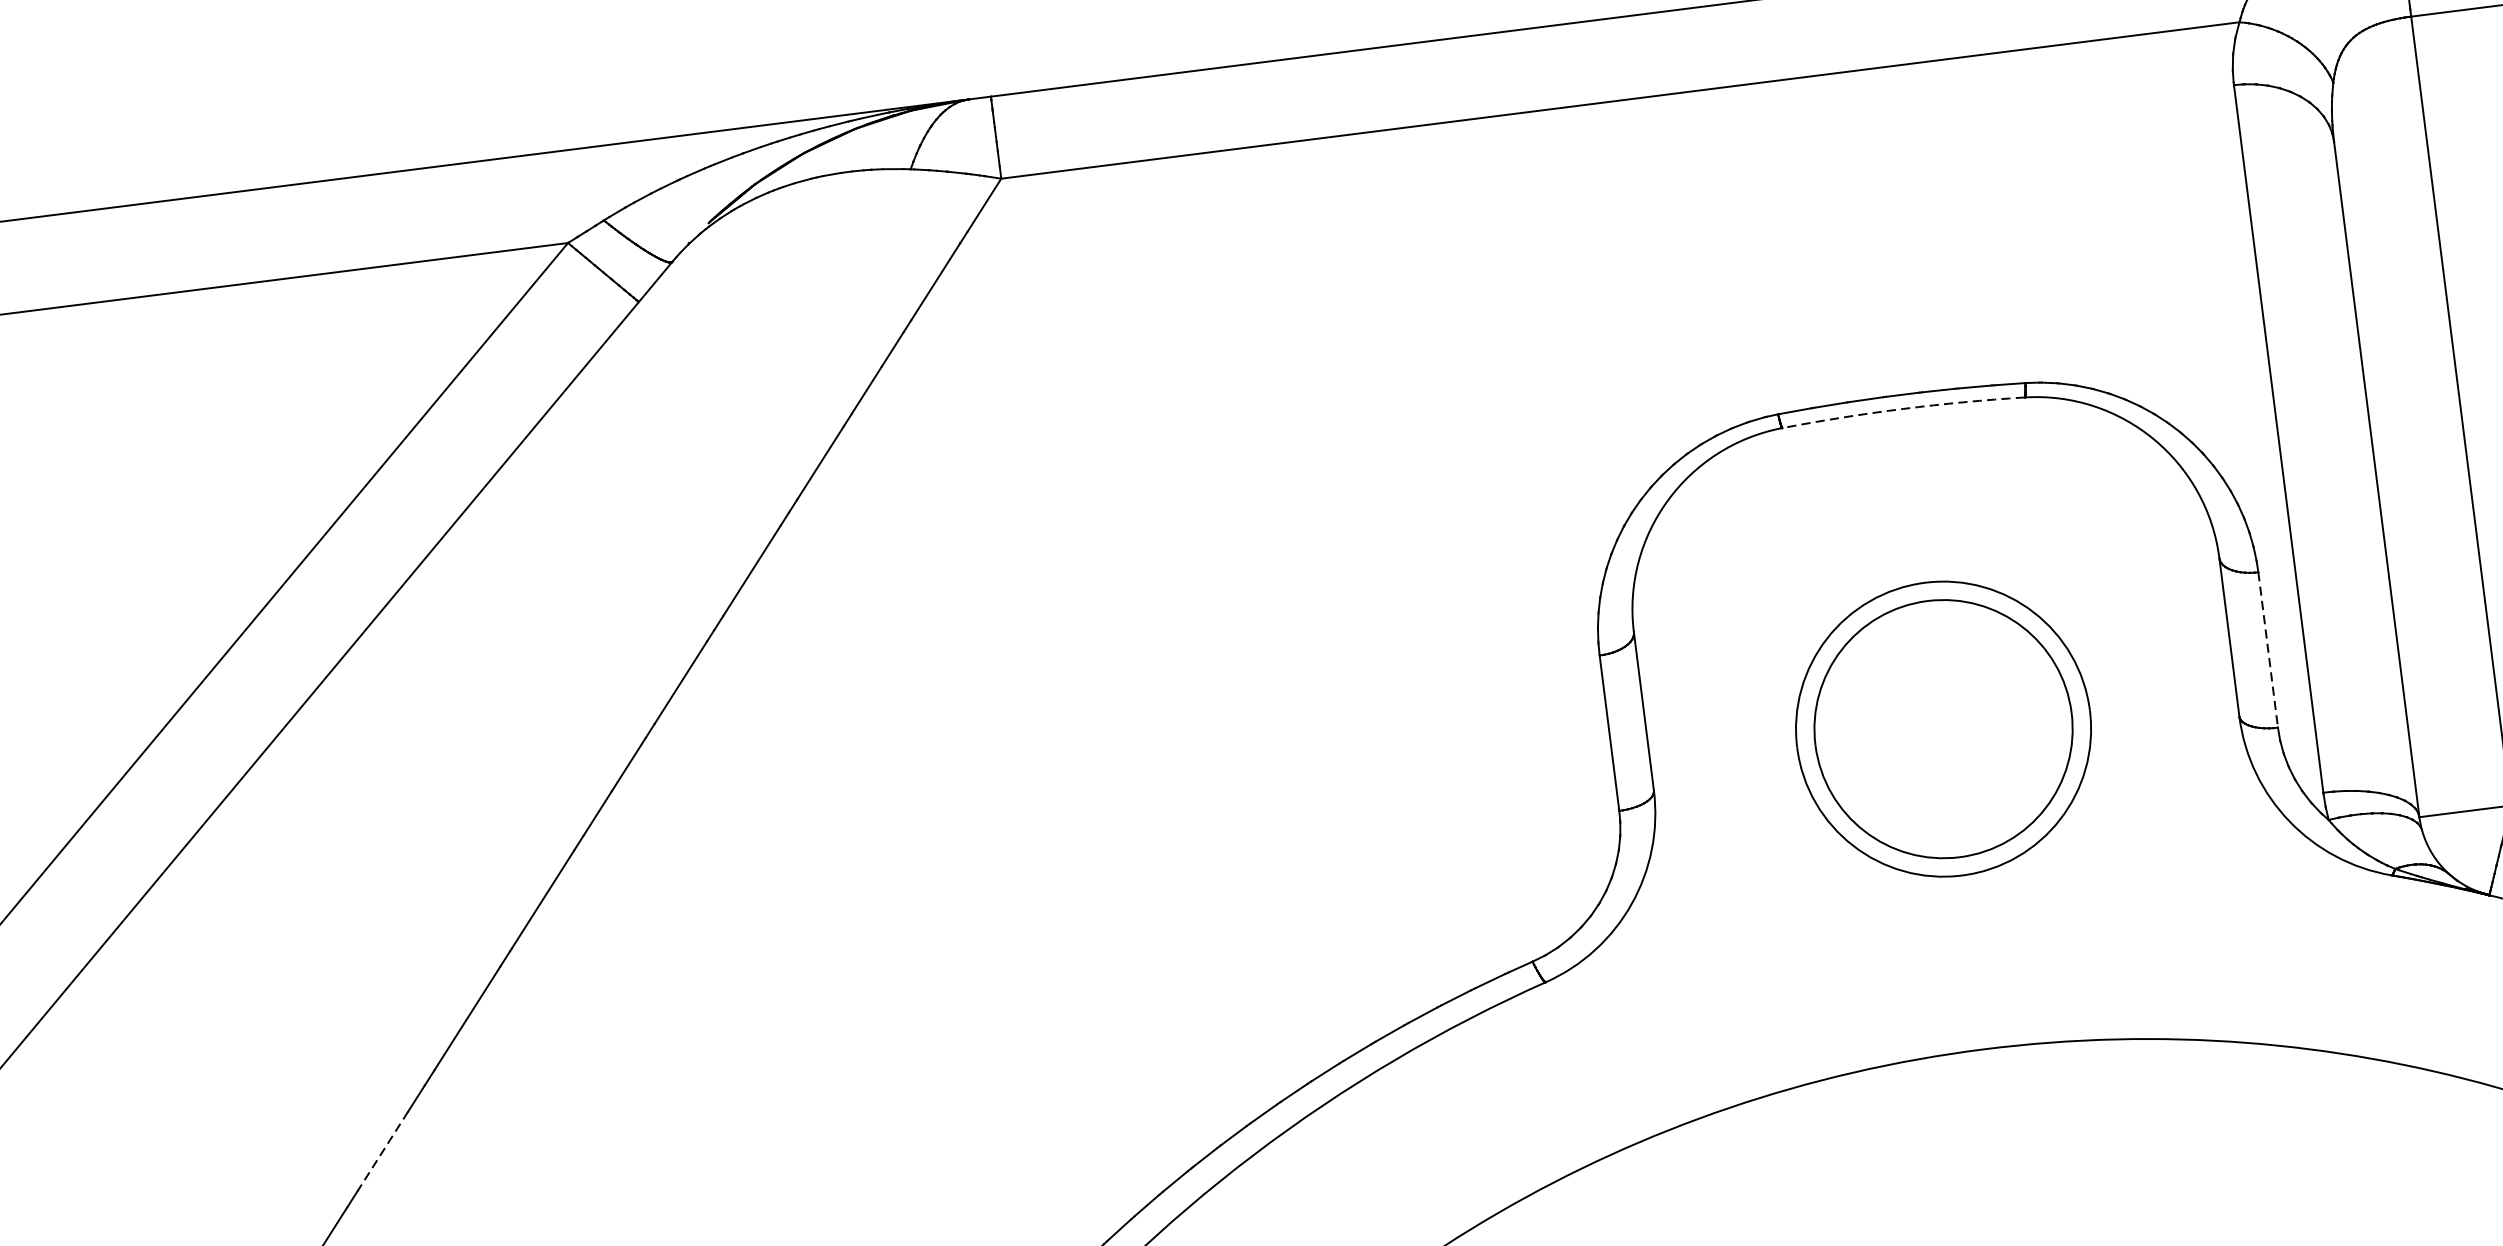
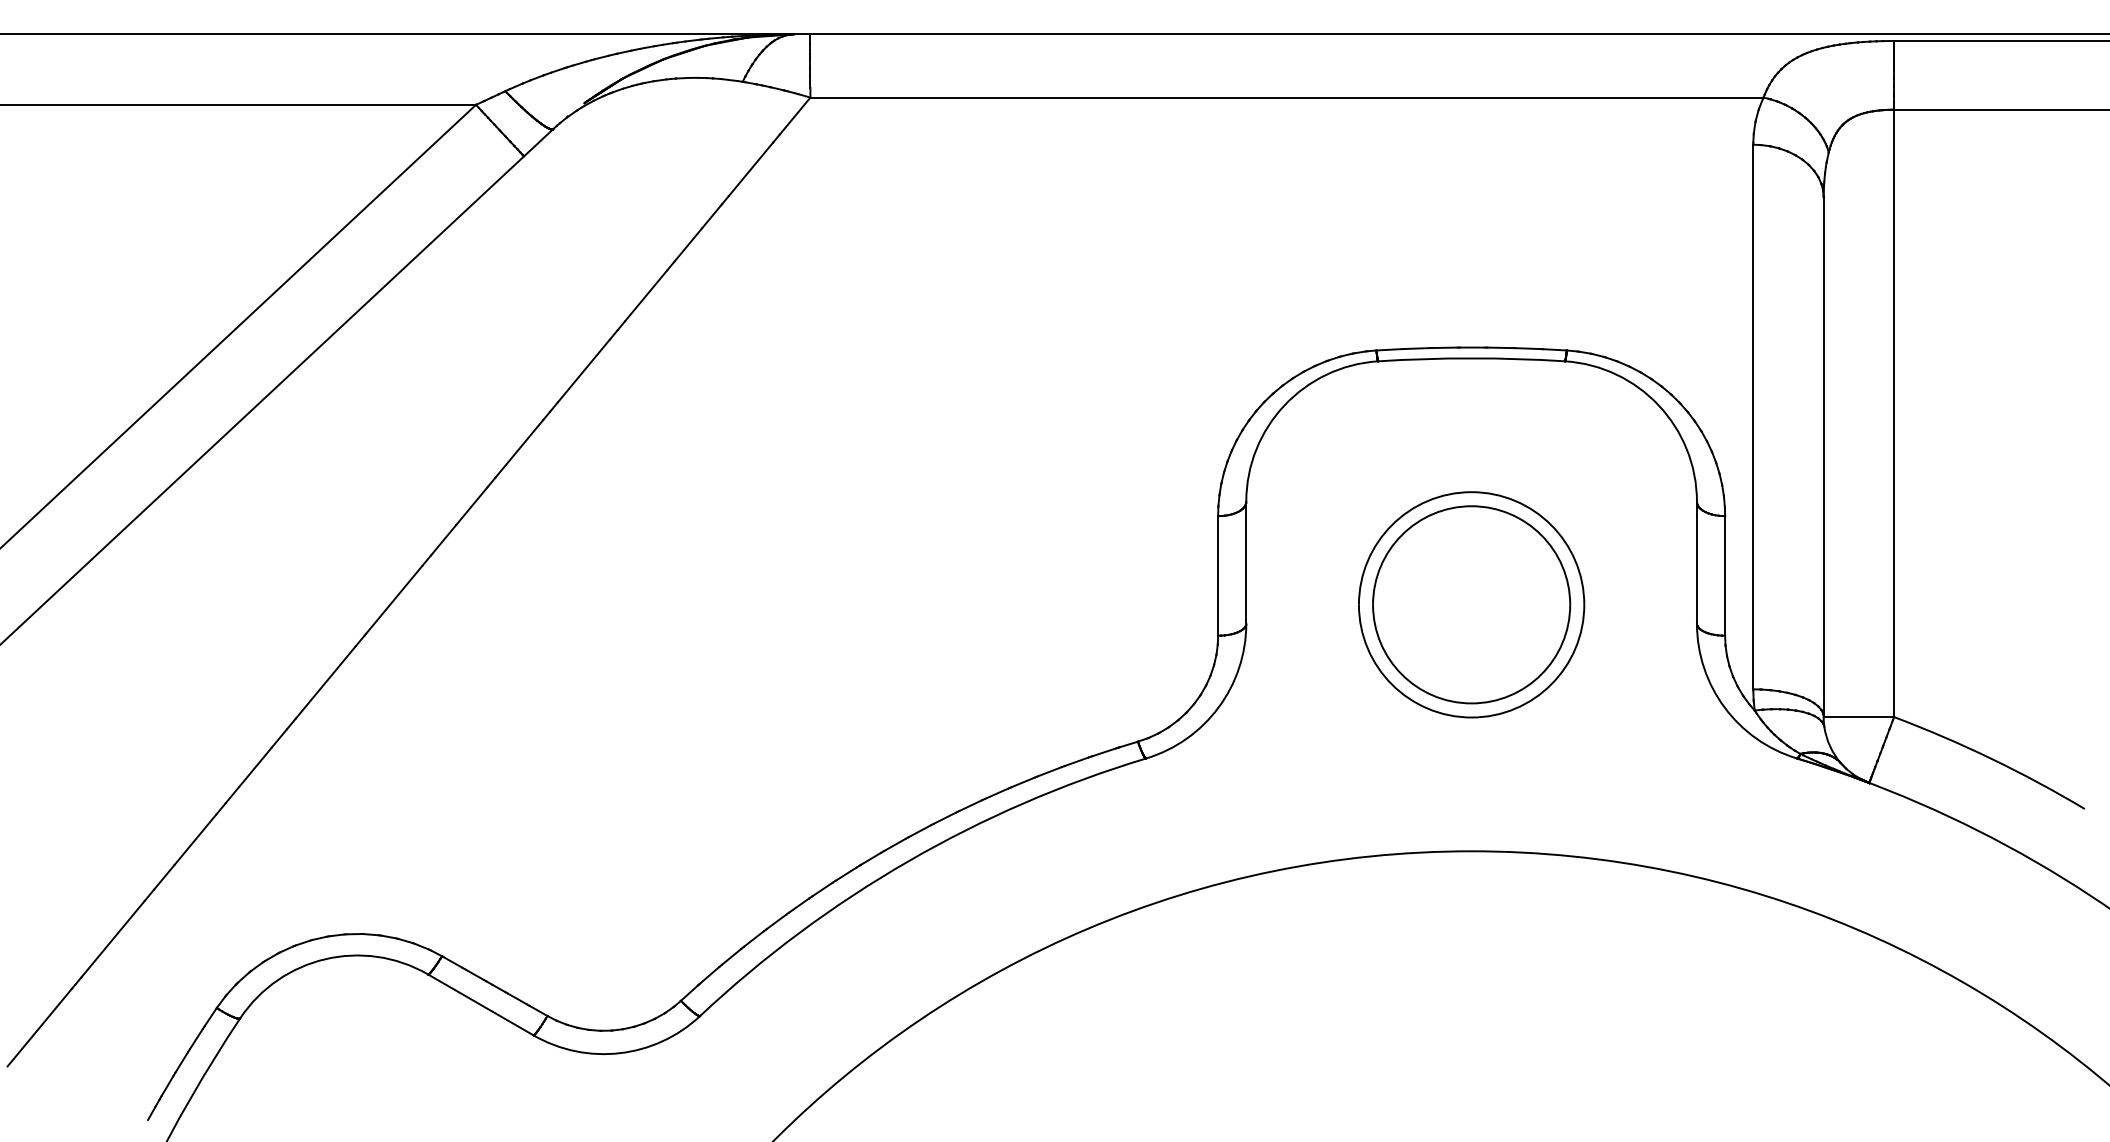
arc: (1902, 409) -> (1471, 358), dashed -> solid
line: (2268, 649) -> (1725, 575), dashed -> solid
line: (382, 1151) -> (248, 775), dashed -> solid

